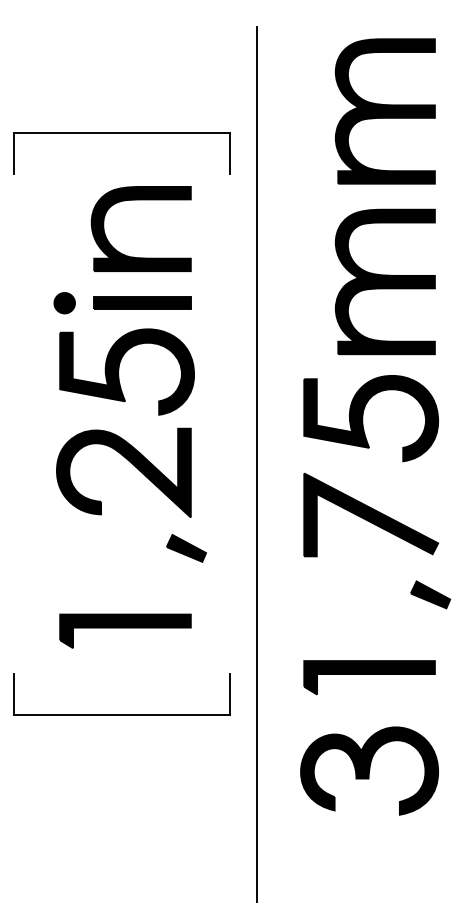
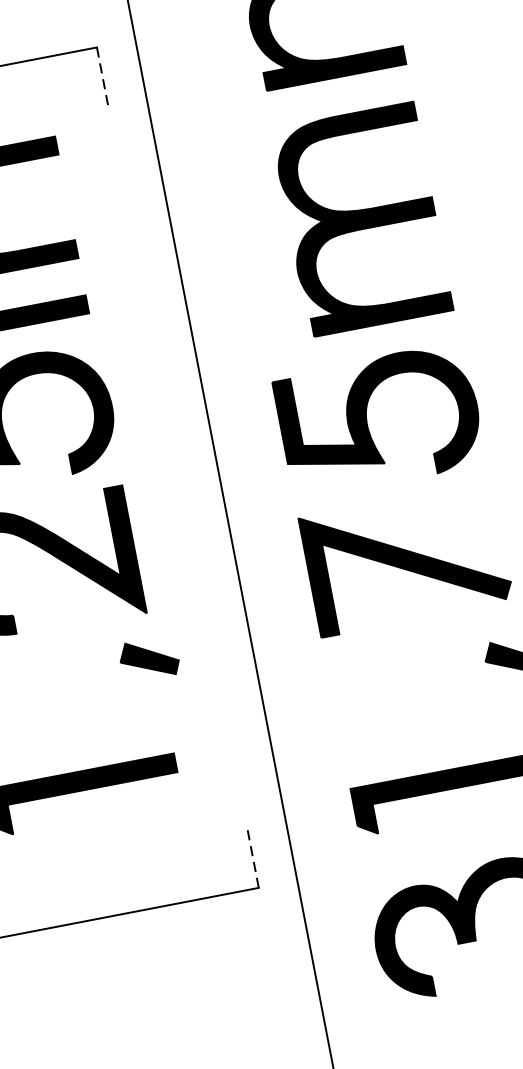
line: (230, 153) -> (103, 77), solid -> dashed
line: (230, 694) -> (253, 857), solid -> dashed

